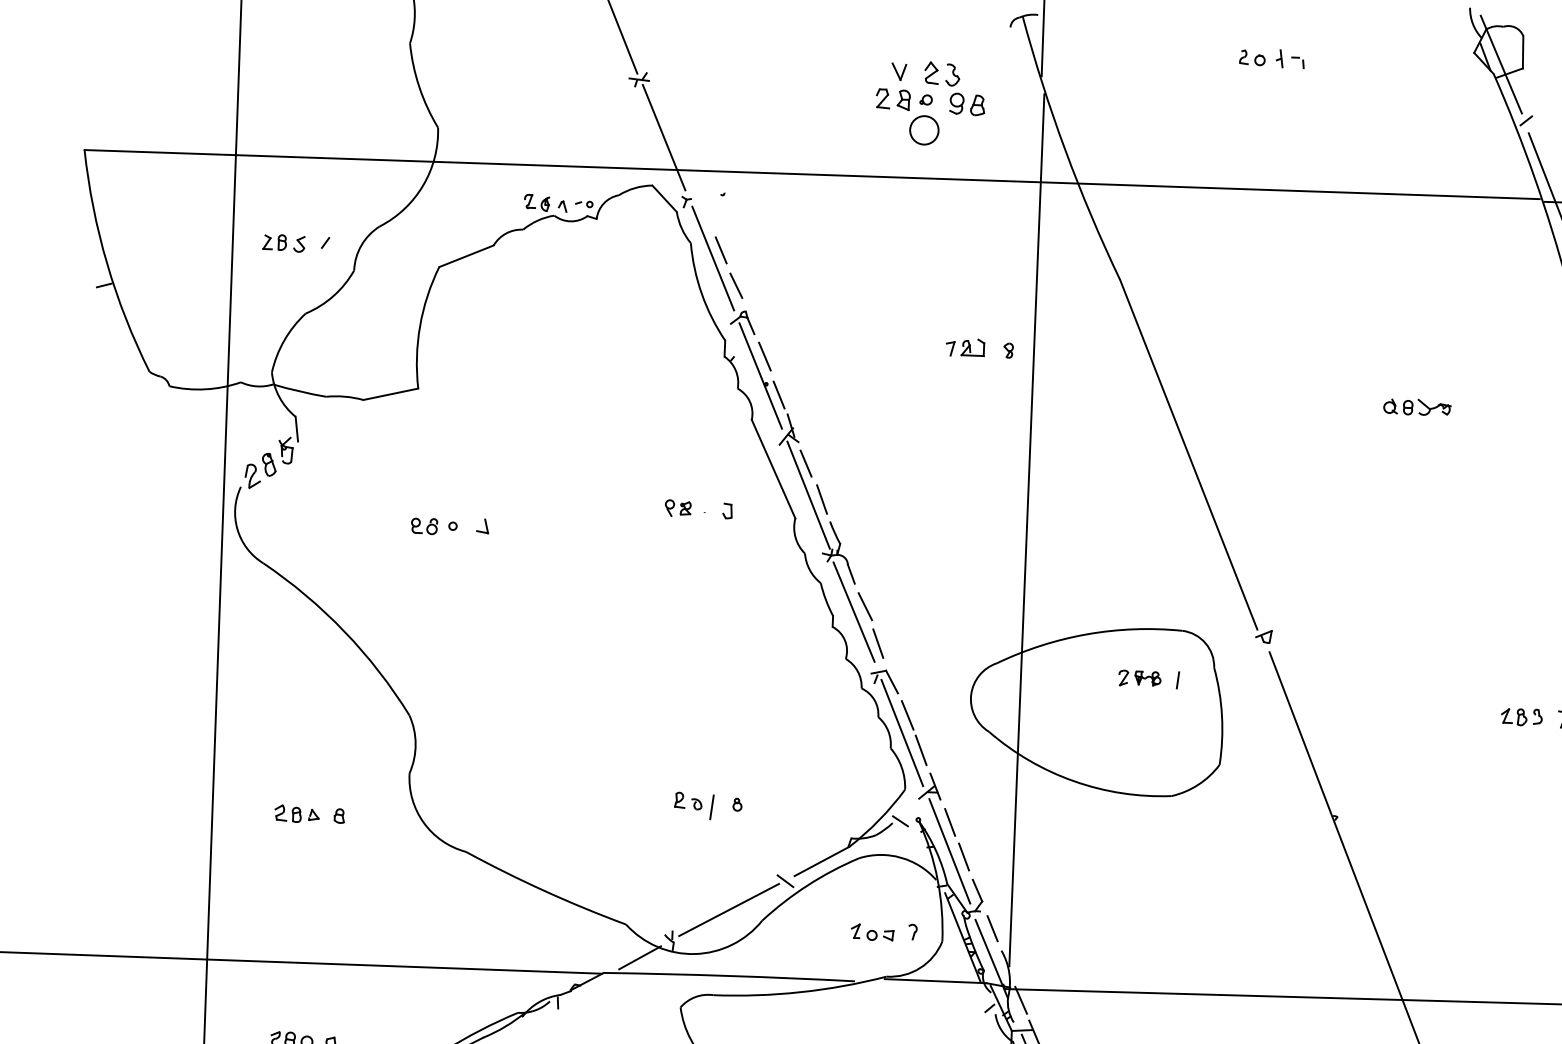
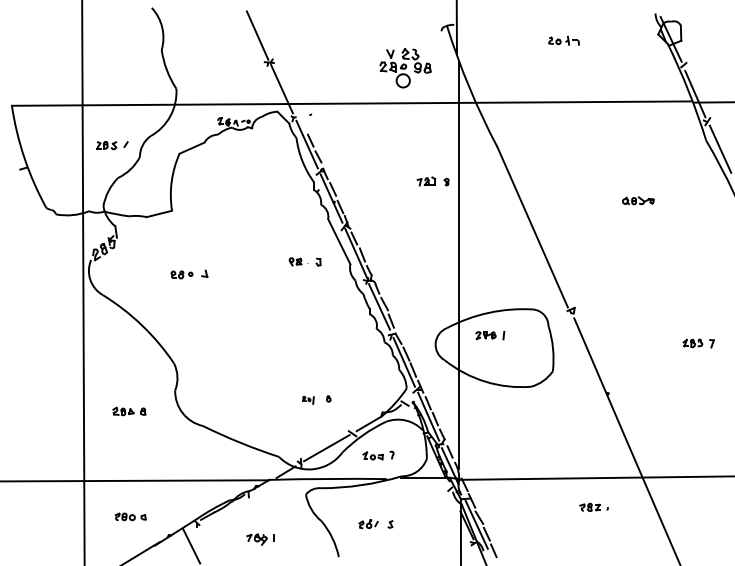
part: (1149, 678) -> (490, 335), moved
part: (694, 806) -> (308, 400), size x0.6
part: (884, 931) -> (378, 455), moved

